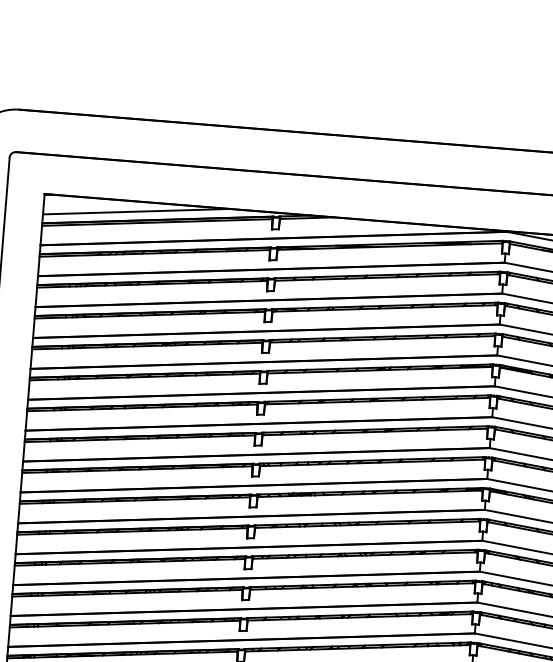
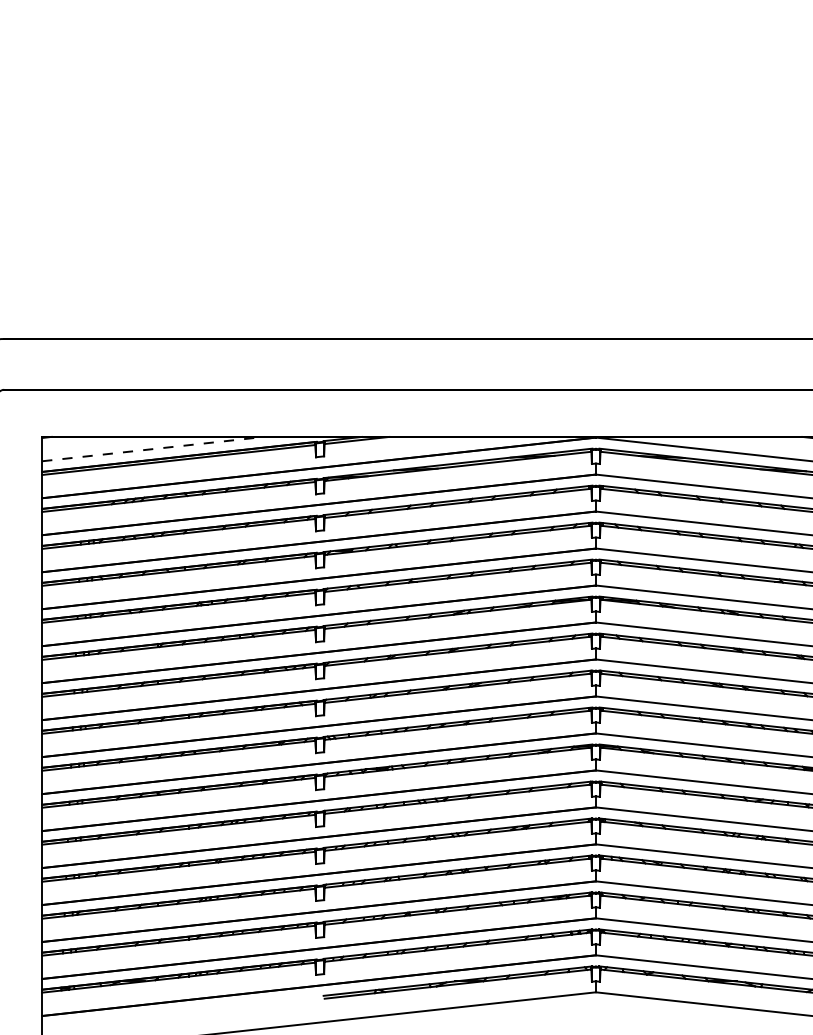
line: (136, 212) -> (153, 449), solid -> dashed

